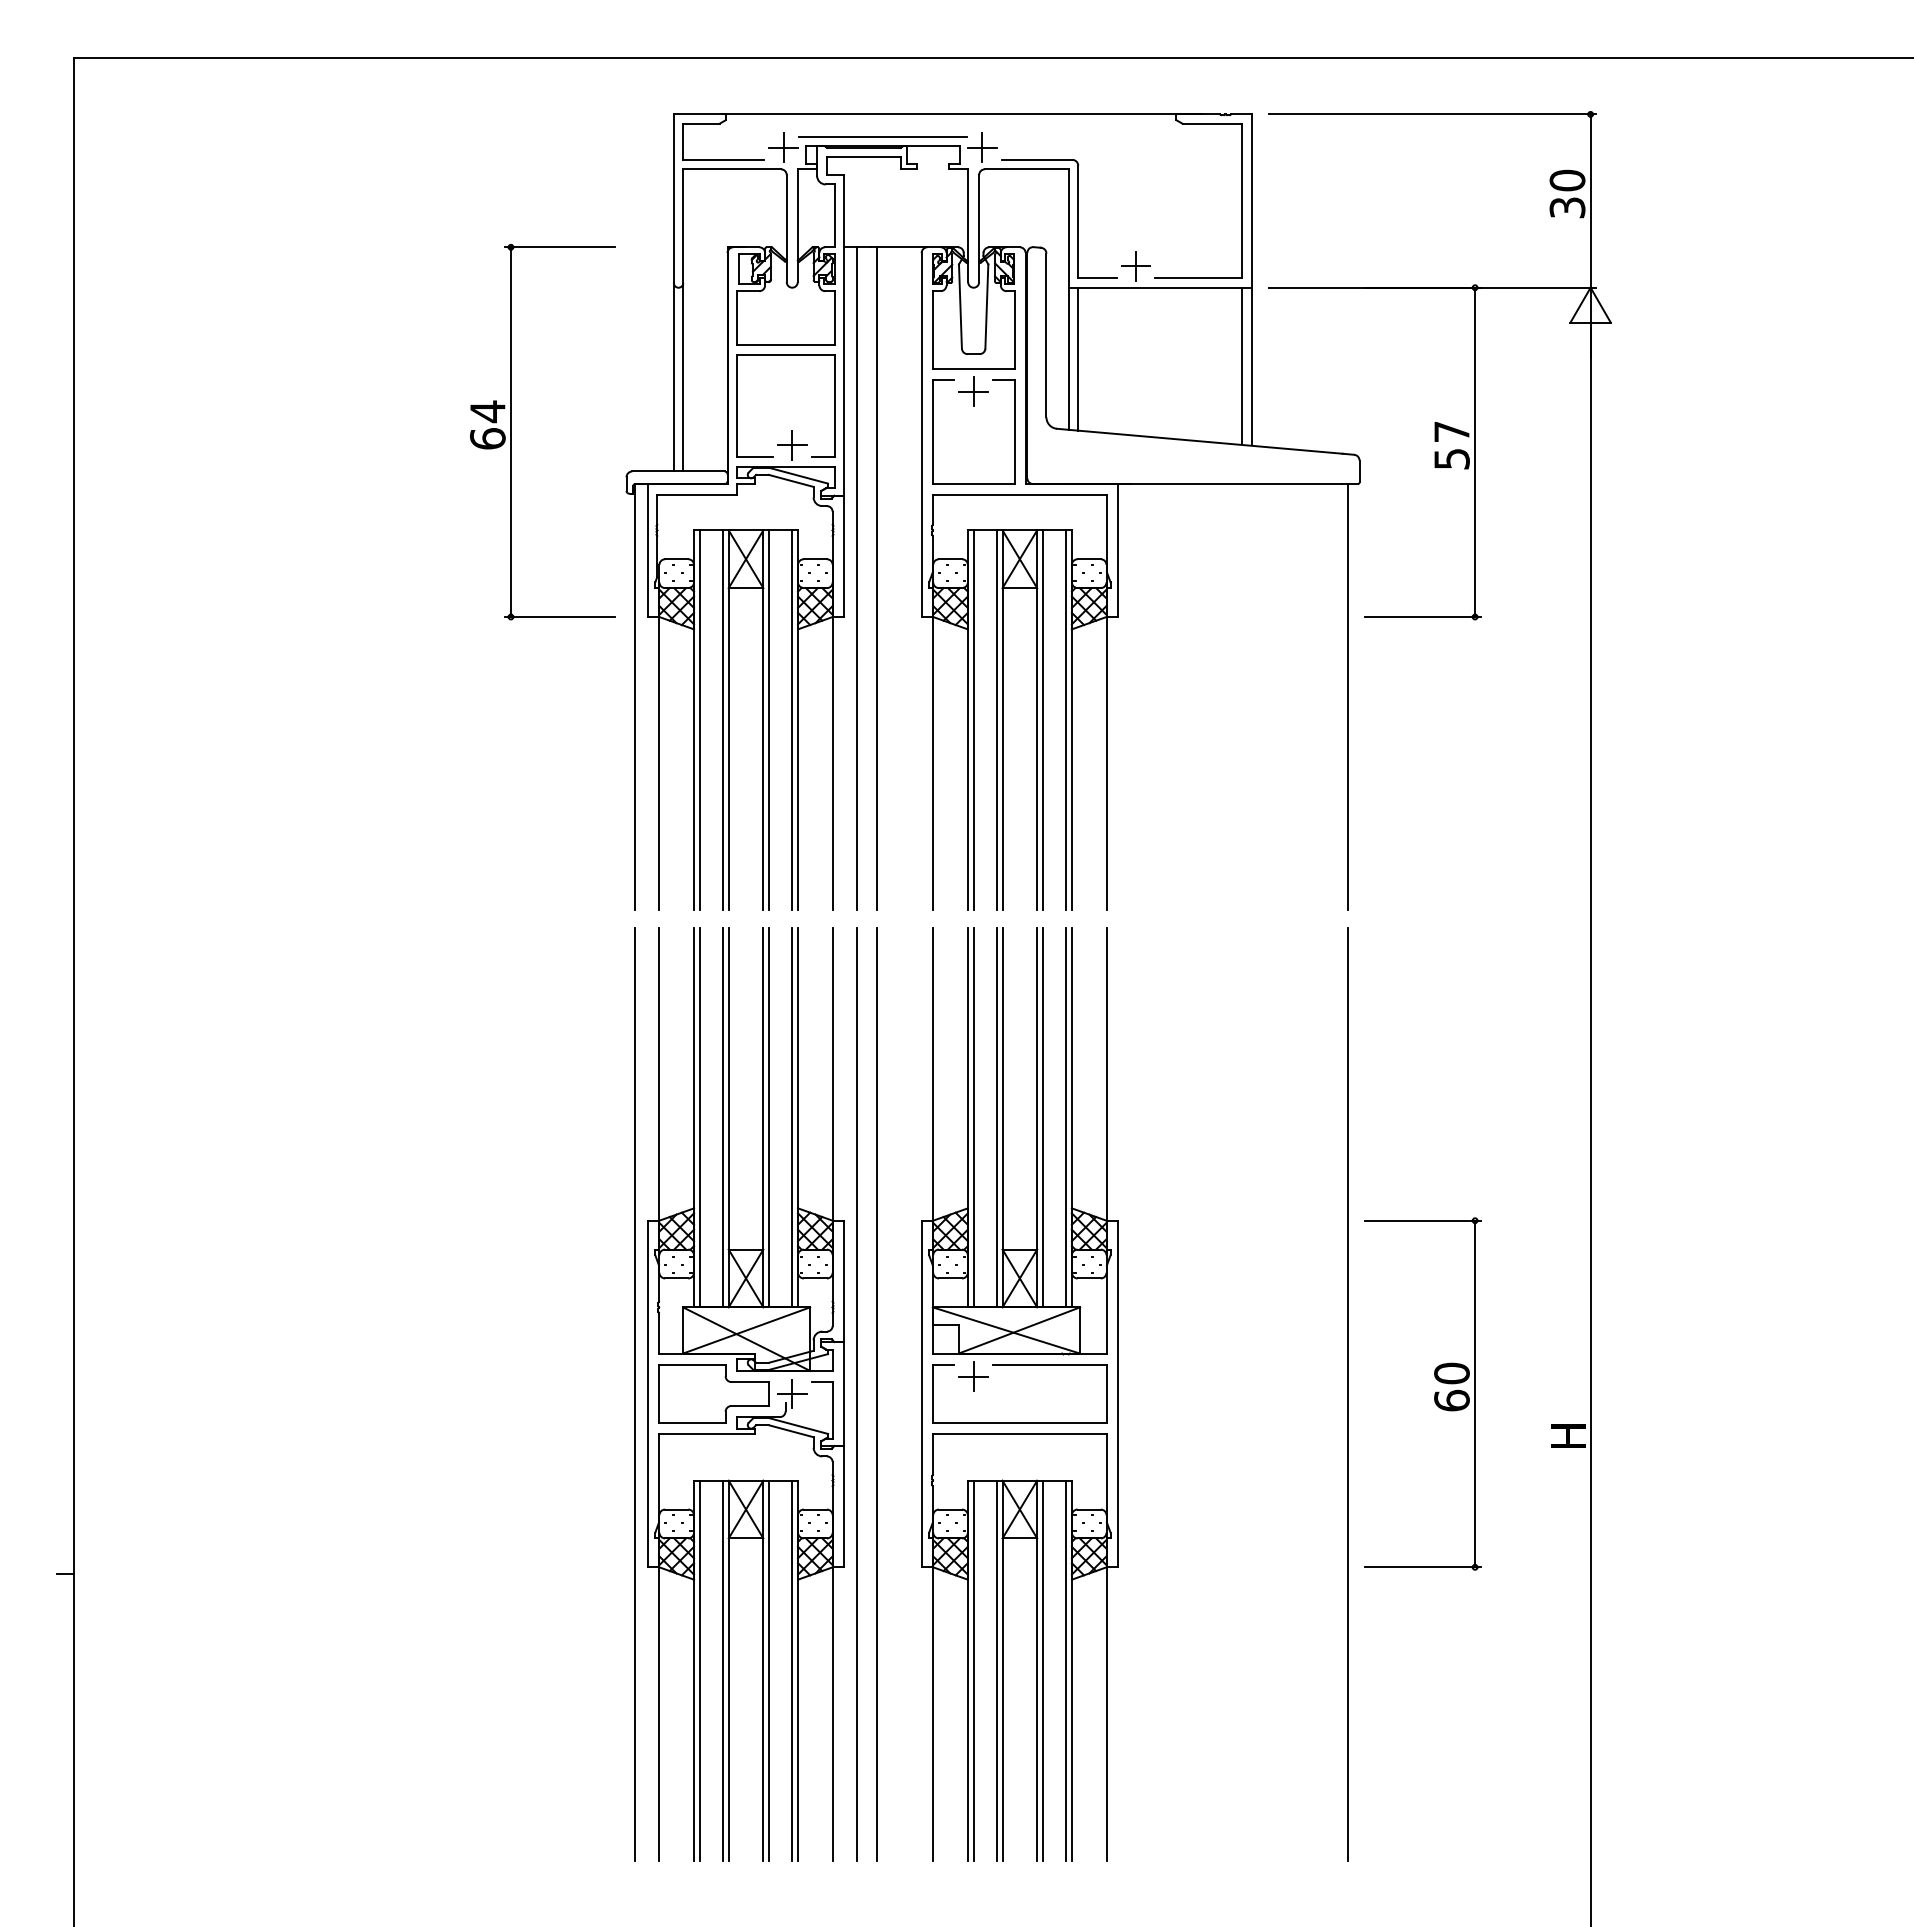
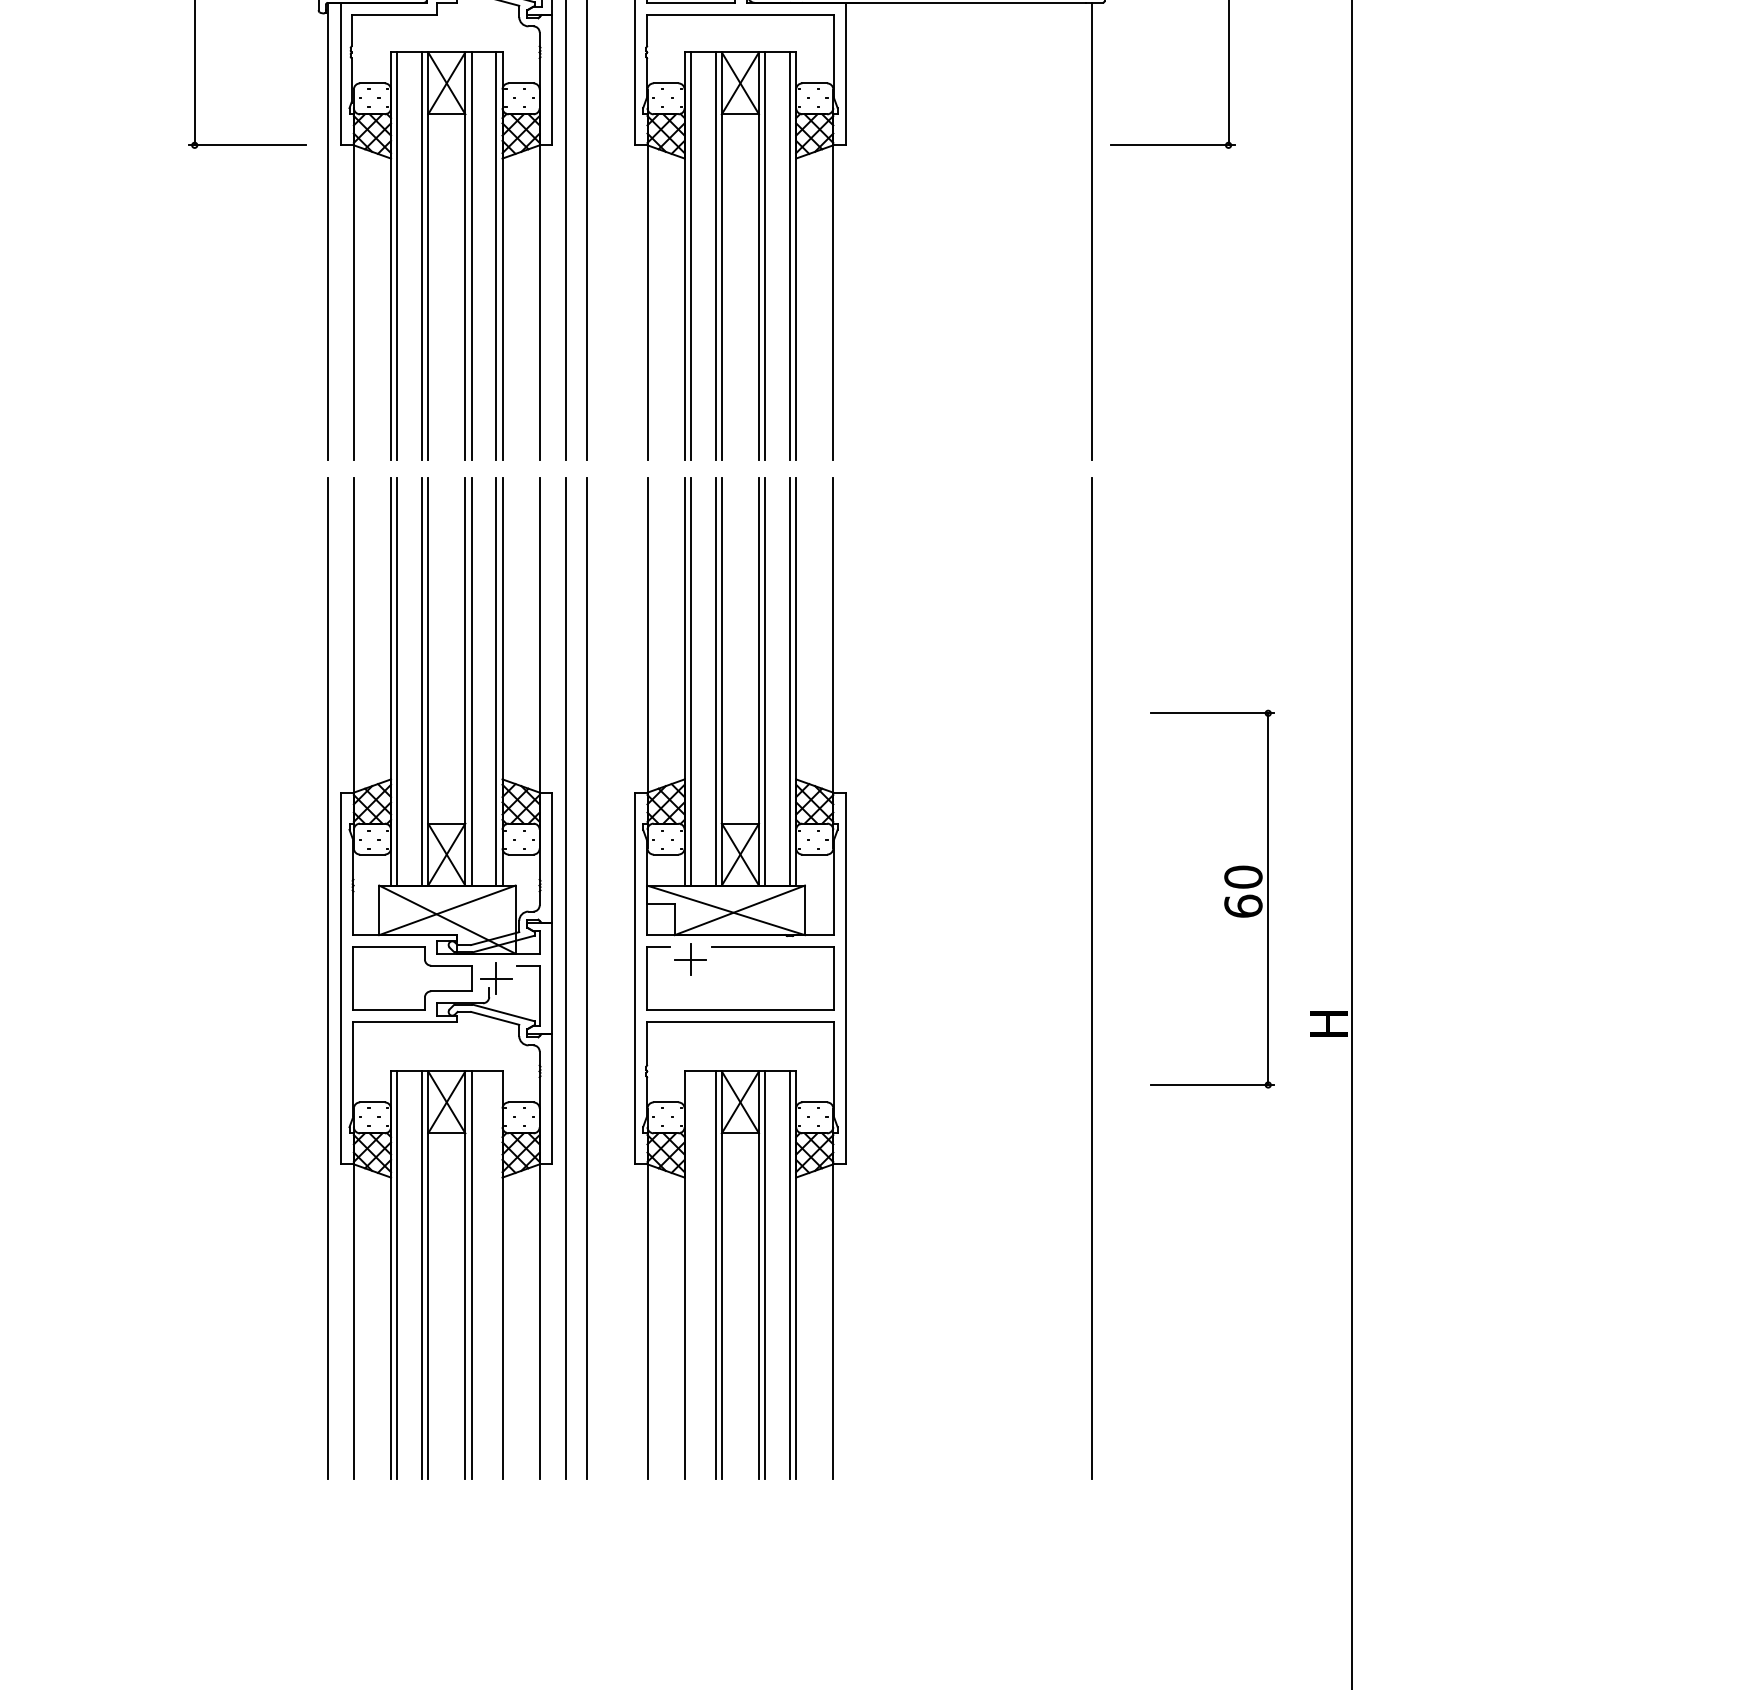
part: (1434, 1393) -> (1224, 898), moved
line: (792, 1670) -> (496, 1274), removed
line: (973, 1670) -> (690, 1274), removed

